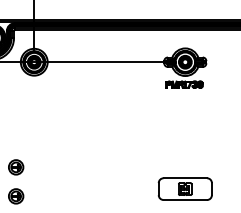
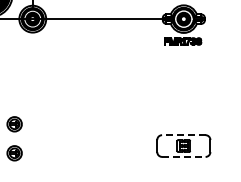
line: (185, 178) -> (184, 135), solid -> dashed
line: (185, 200) -> (184, 157), solid -> dashed

